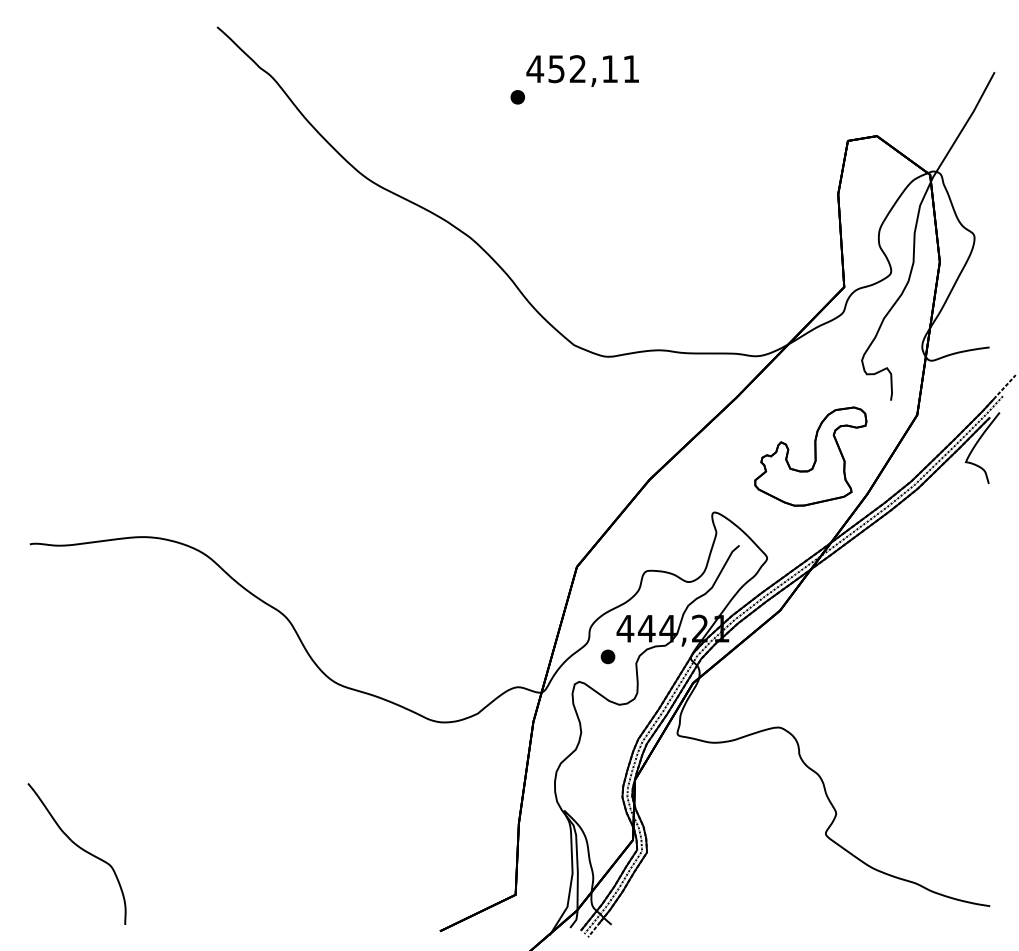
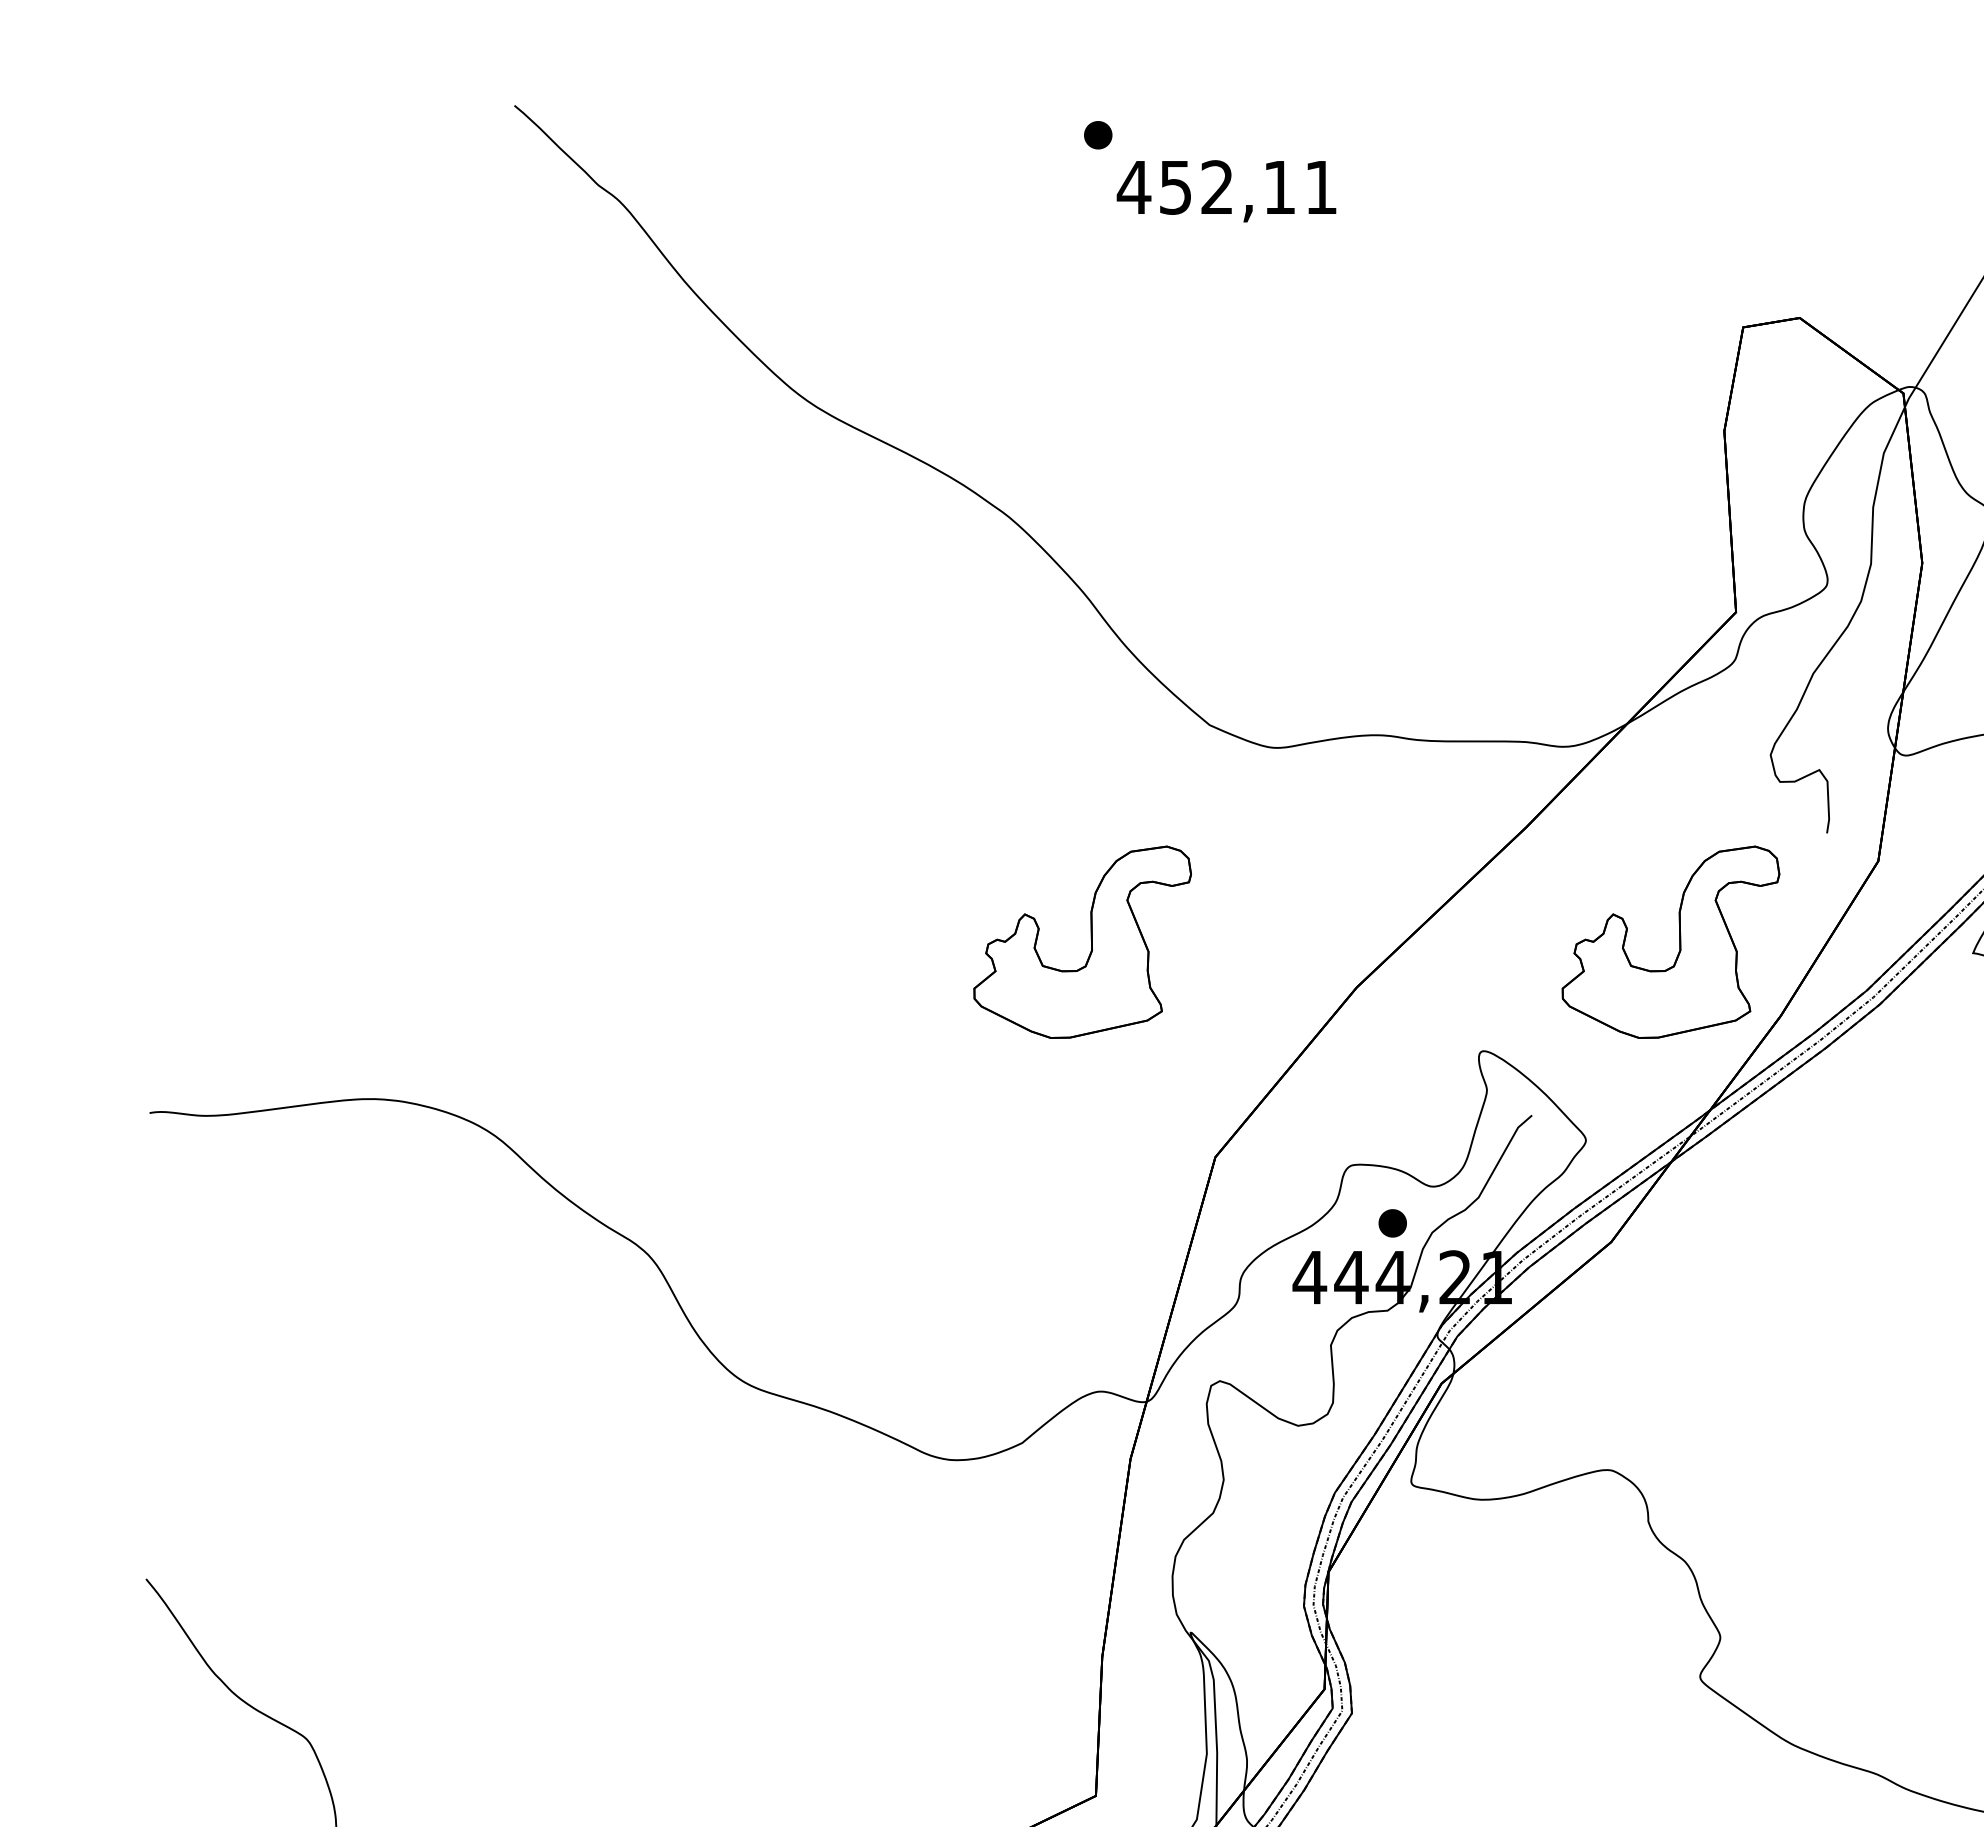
part: (517, 97) -> (1097, 135), moved
part: (508, 456) -> (1082, 942), added
part: (607, 656) -> (1391, 1222), moved

